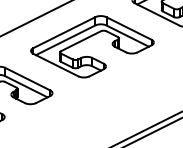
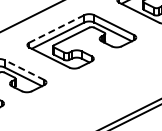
line: (63, 32) -> (56, 28), solid -> dashed
line: (27, 78) -> (24, 69), solid -> dashed

